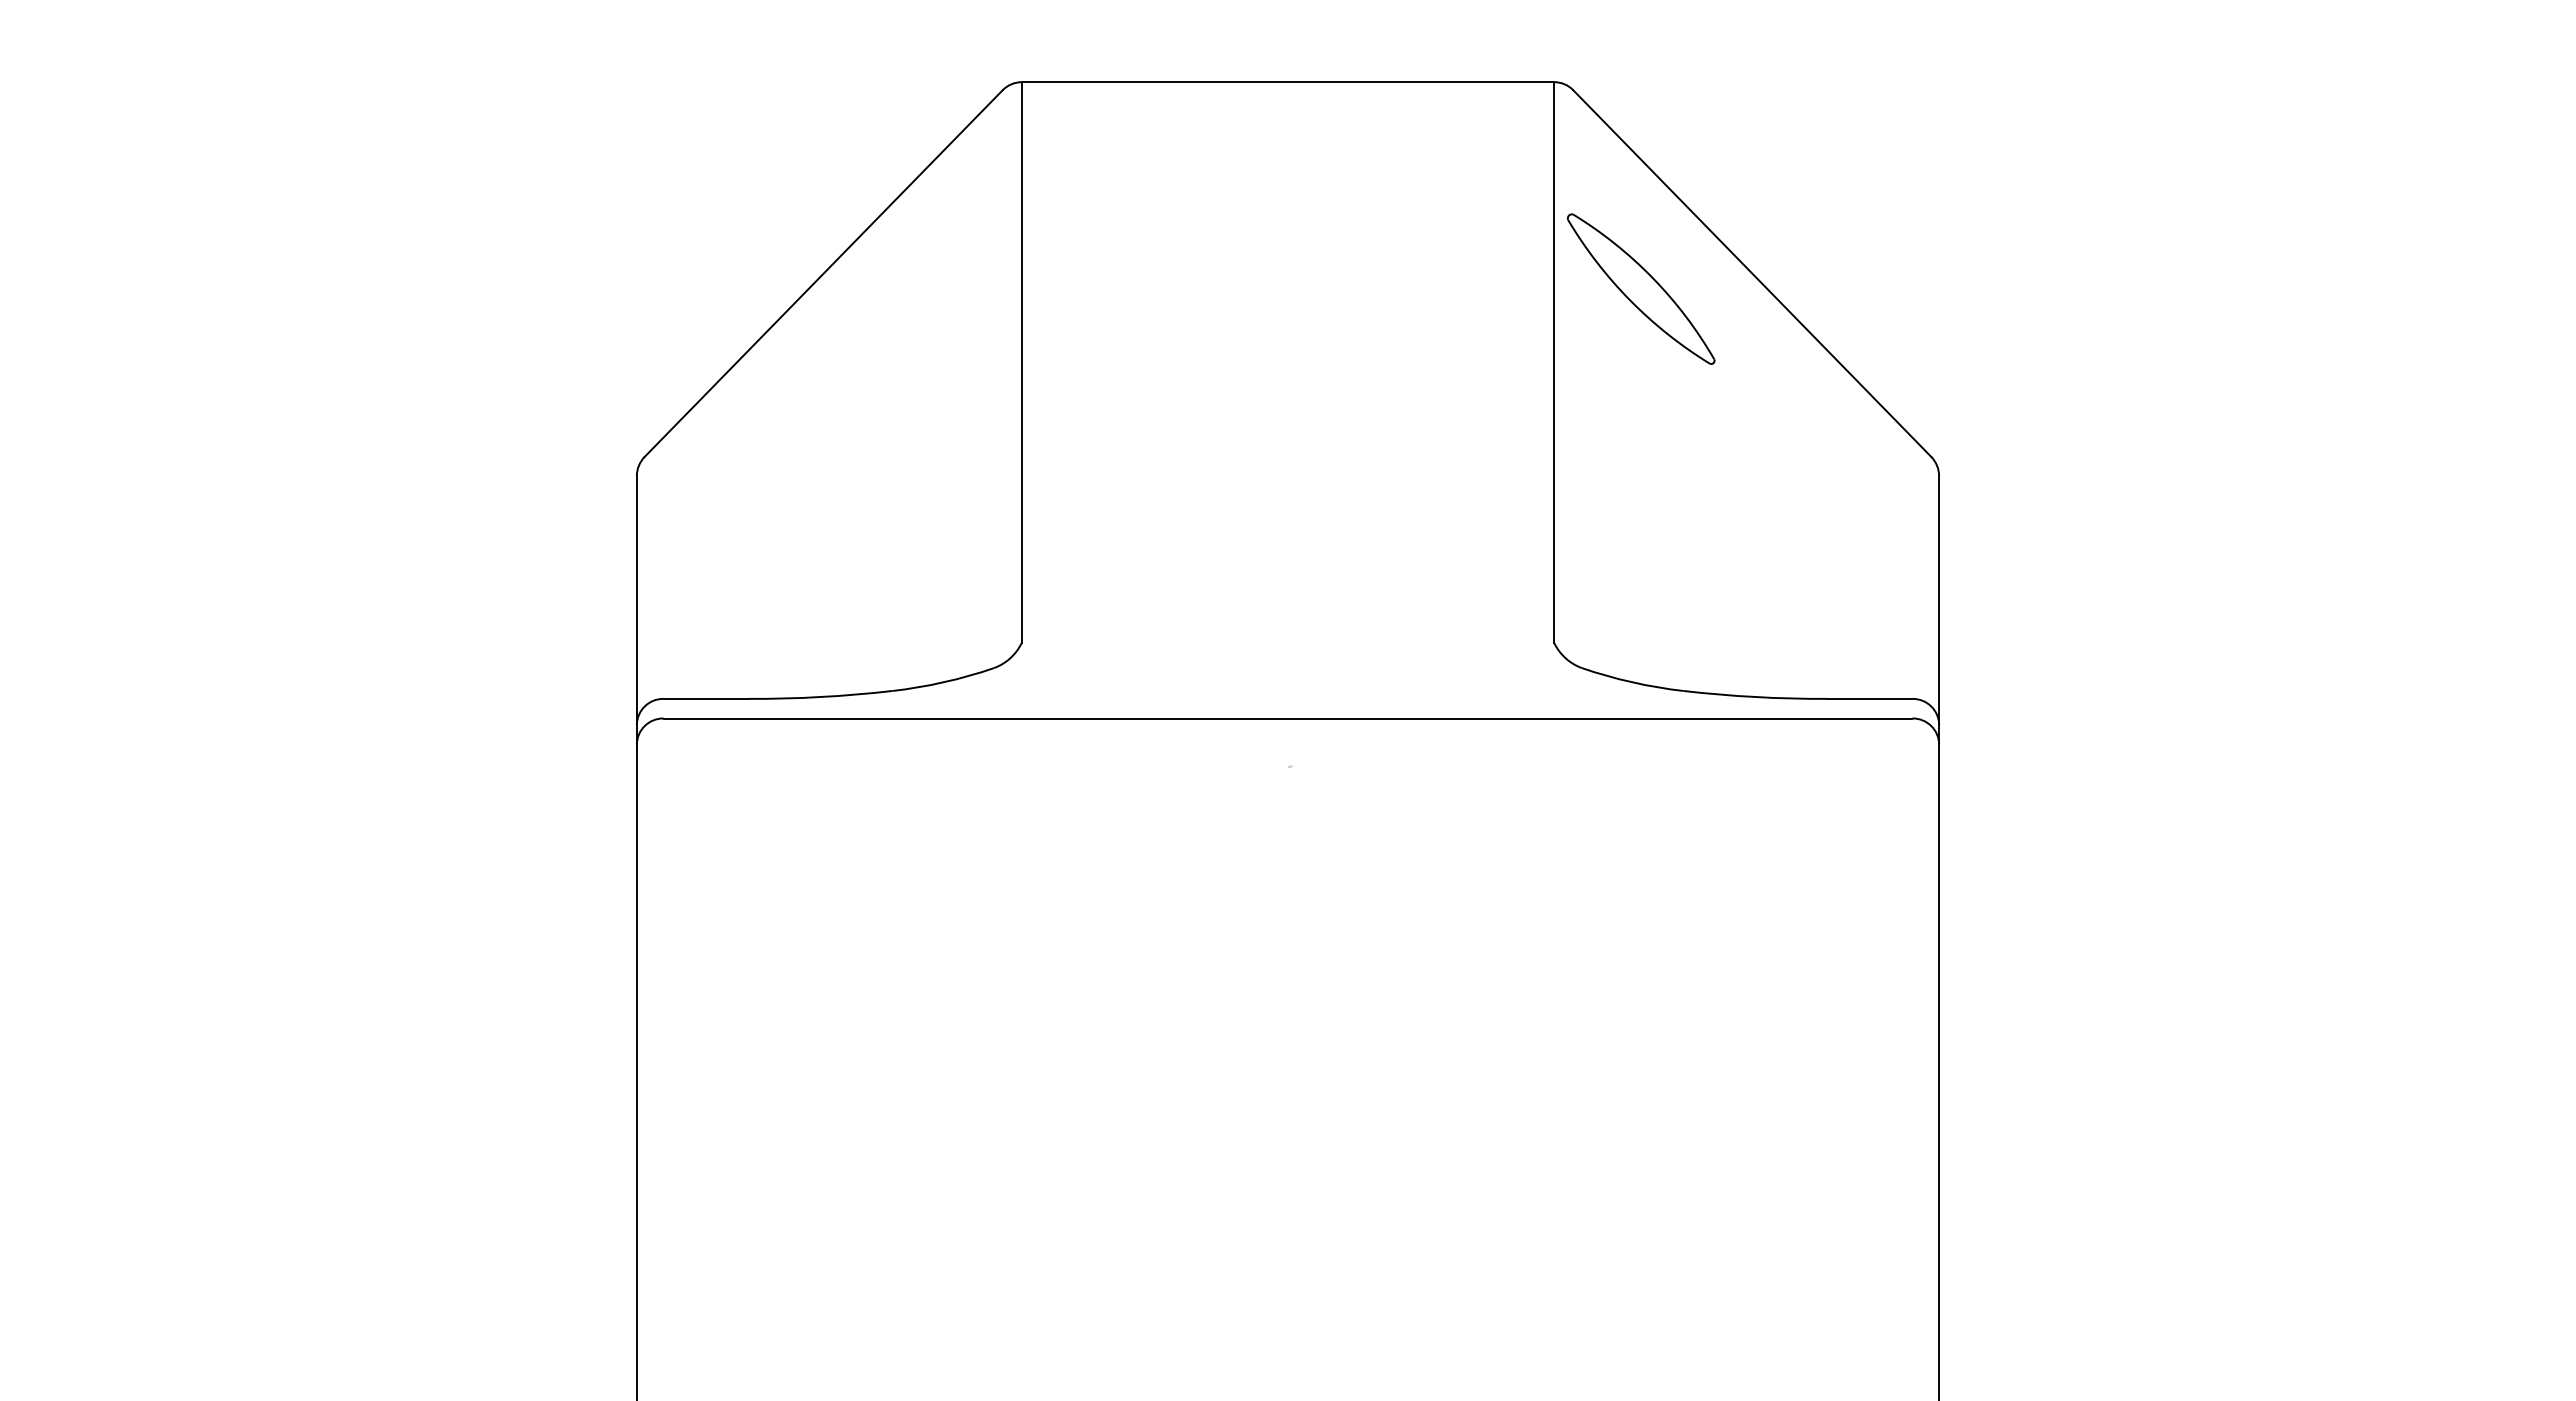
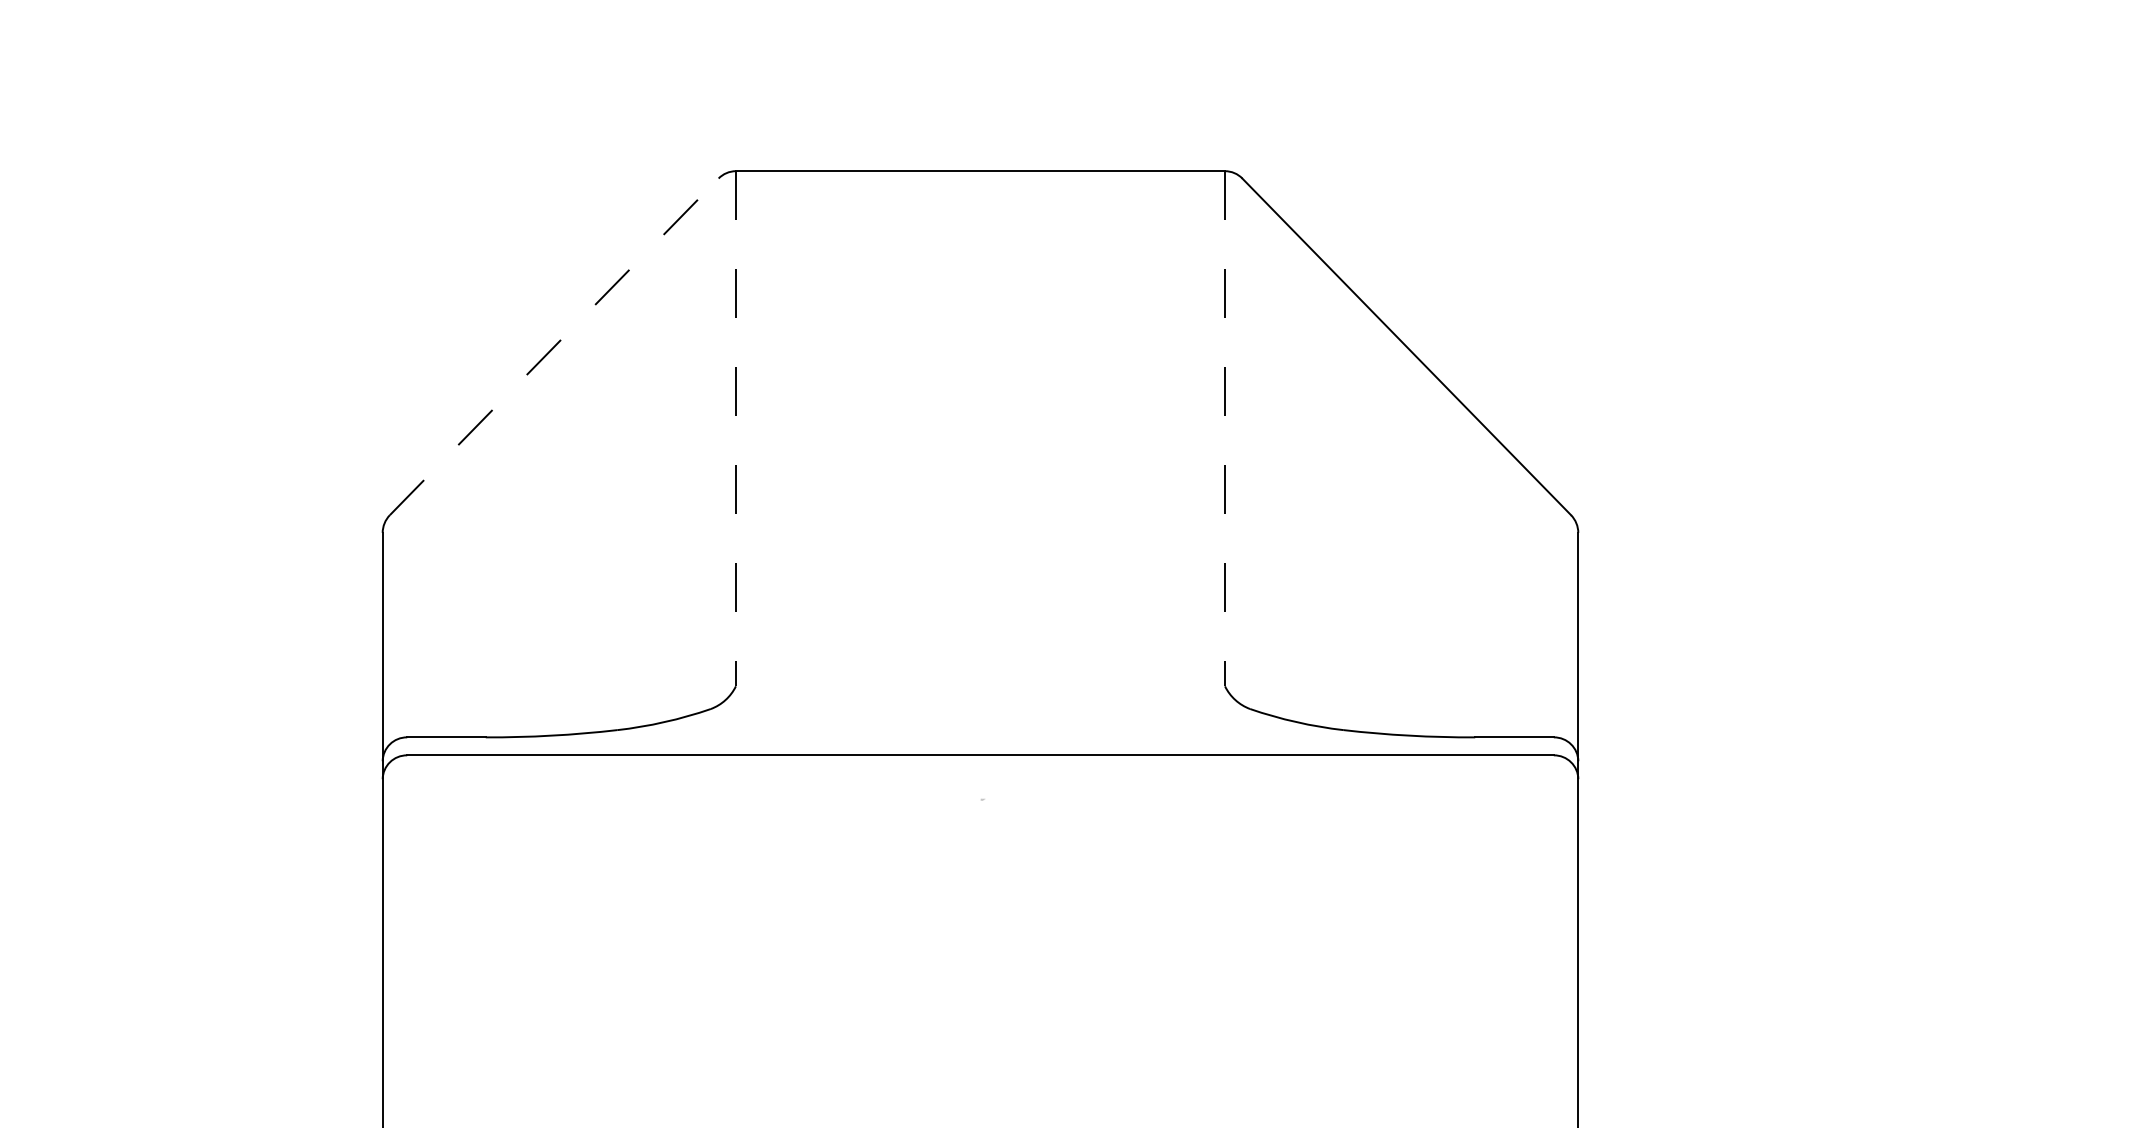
line: (824, 273) -> (554, 346), solid -> dashed
part: (1640, 288) -> (1304, 360), removed
line: (1021, 362) -> (735, 428), solid -> dashed
line: (1554, 362) -> (1225, 428), solid -> dashed

